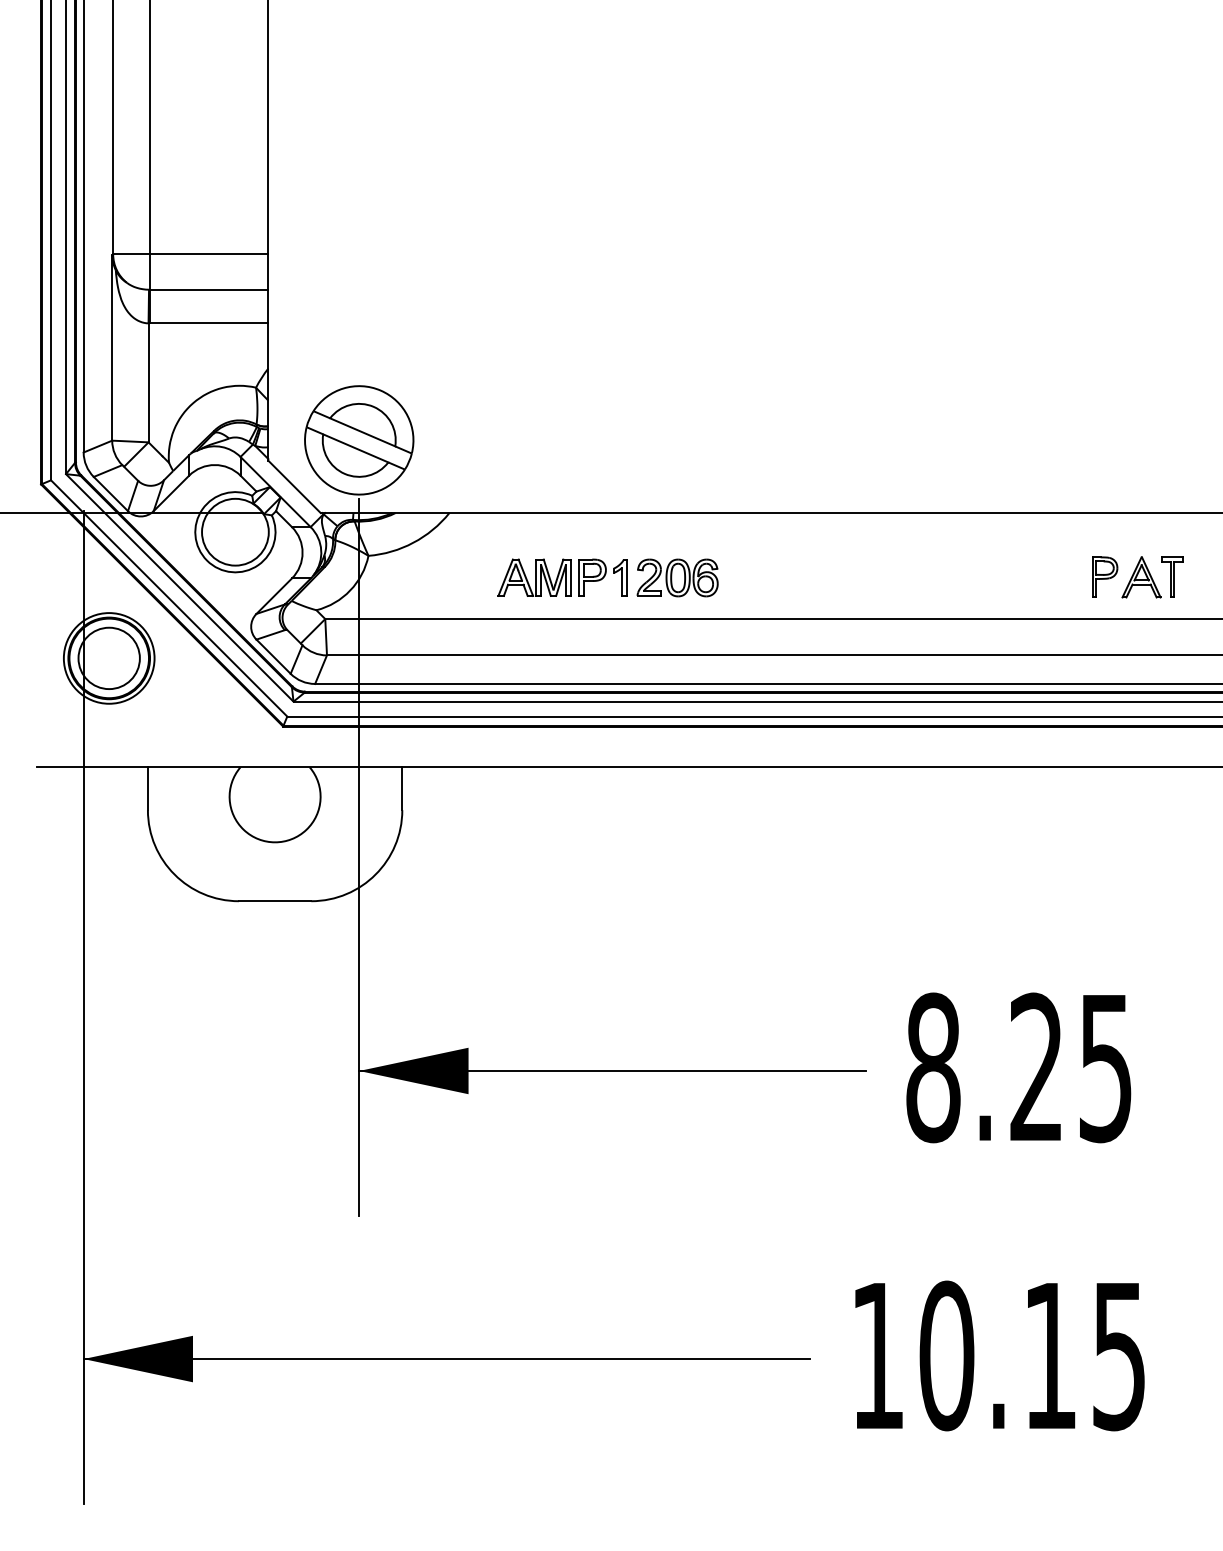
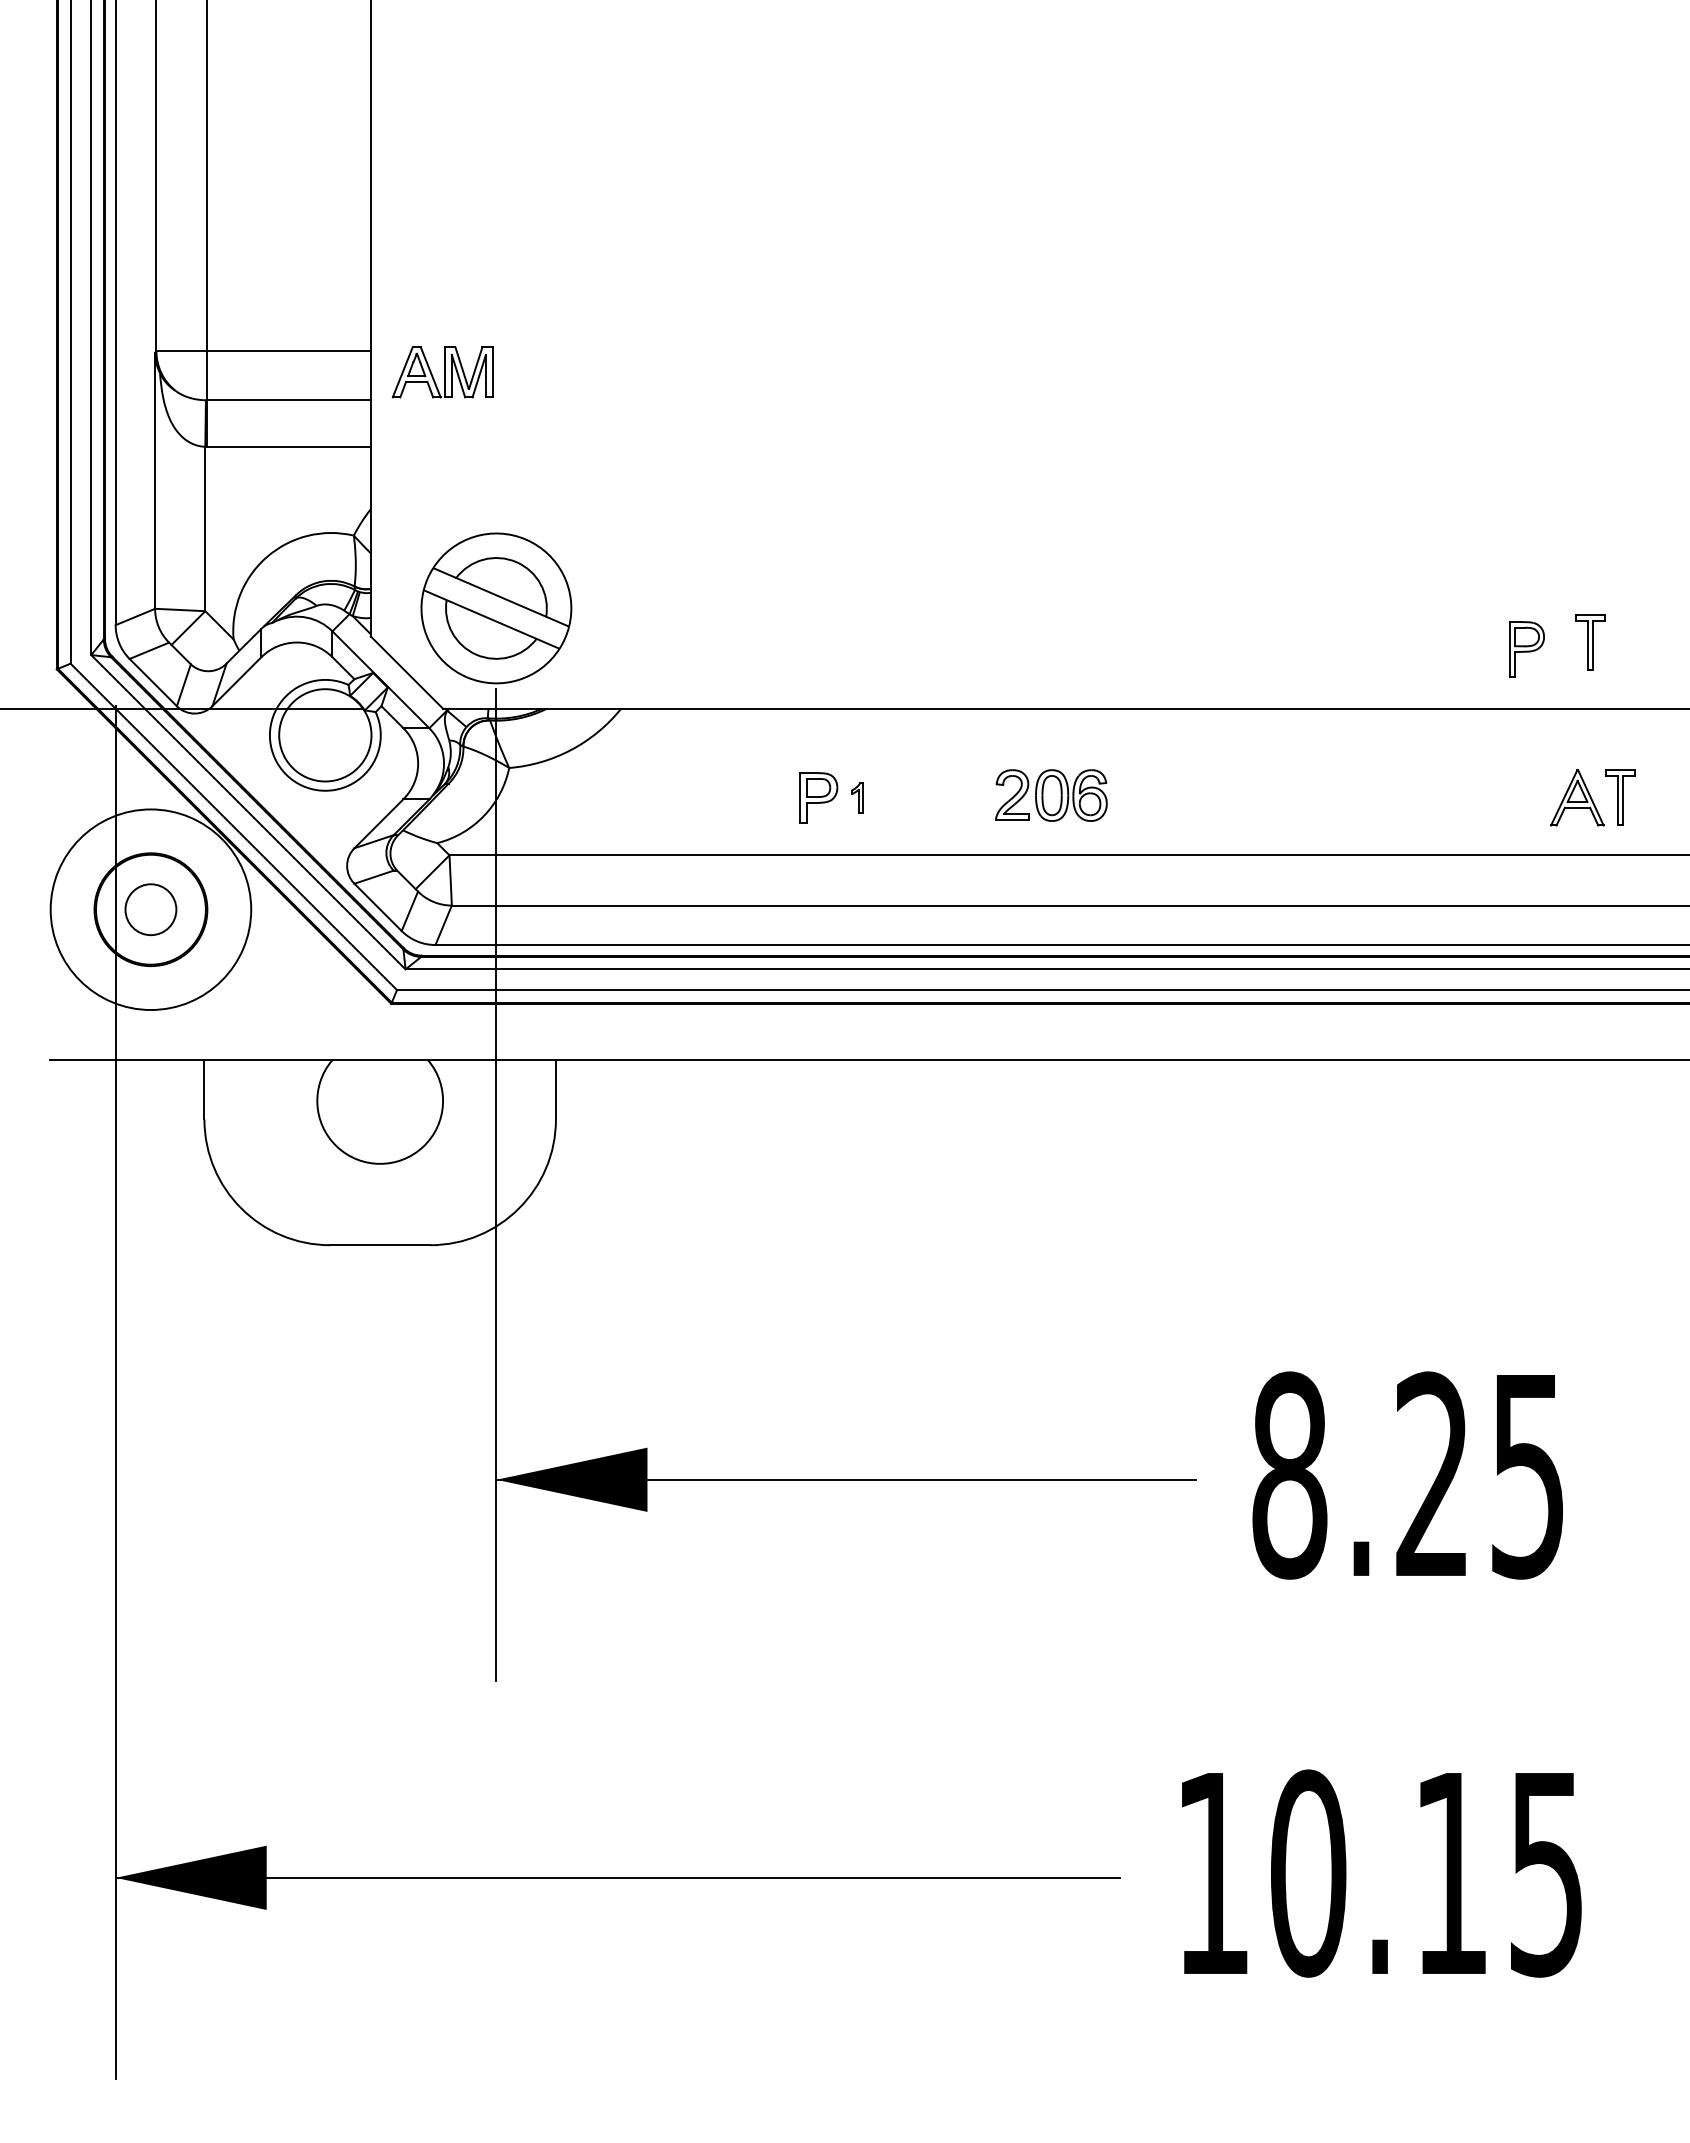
part: (1151, 465) -> (1590, 642), added
part: (534, 577) -> (442, 372), moved
part: (619, 577) -> (856, 797), size x0.6
part: (677, 577) -> (1051, 795), moved
part: (1104, 577) -> (1526, 649), moved
circle: (108, 658) -> (150, 909), size x0.6
circle: (108, 658) -> (150, 909), size x1.6

